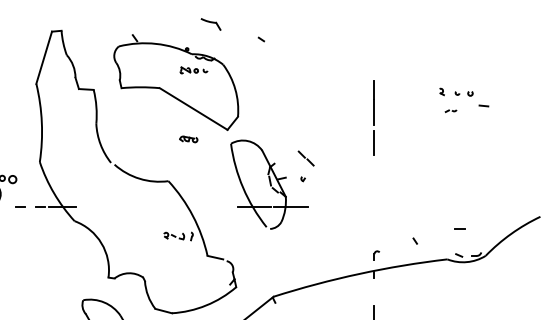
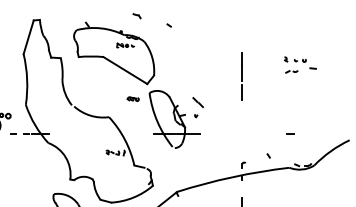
part: (210, 25) -> (136, 16), size x0.62
part: (450, 110) -> (291, 71), size x1.67
part: (187, 138) -> (132, 98), moved
line: (459, 228) -> (290, 133), moved

